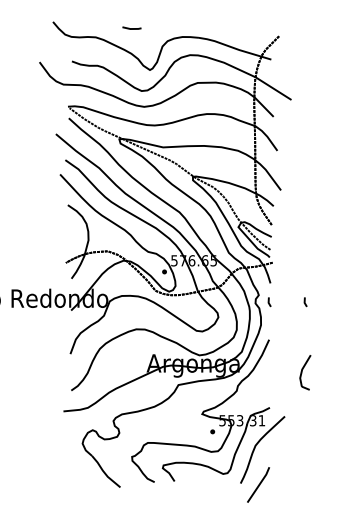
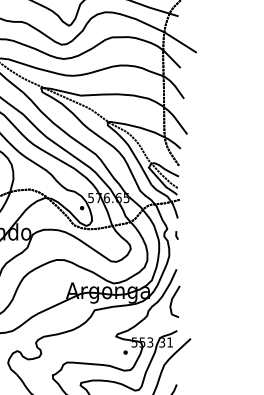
line: (305, 302) -> (209, 235), removed
curve: (302, 372) -> (172, 301), moved

